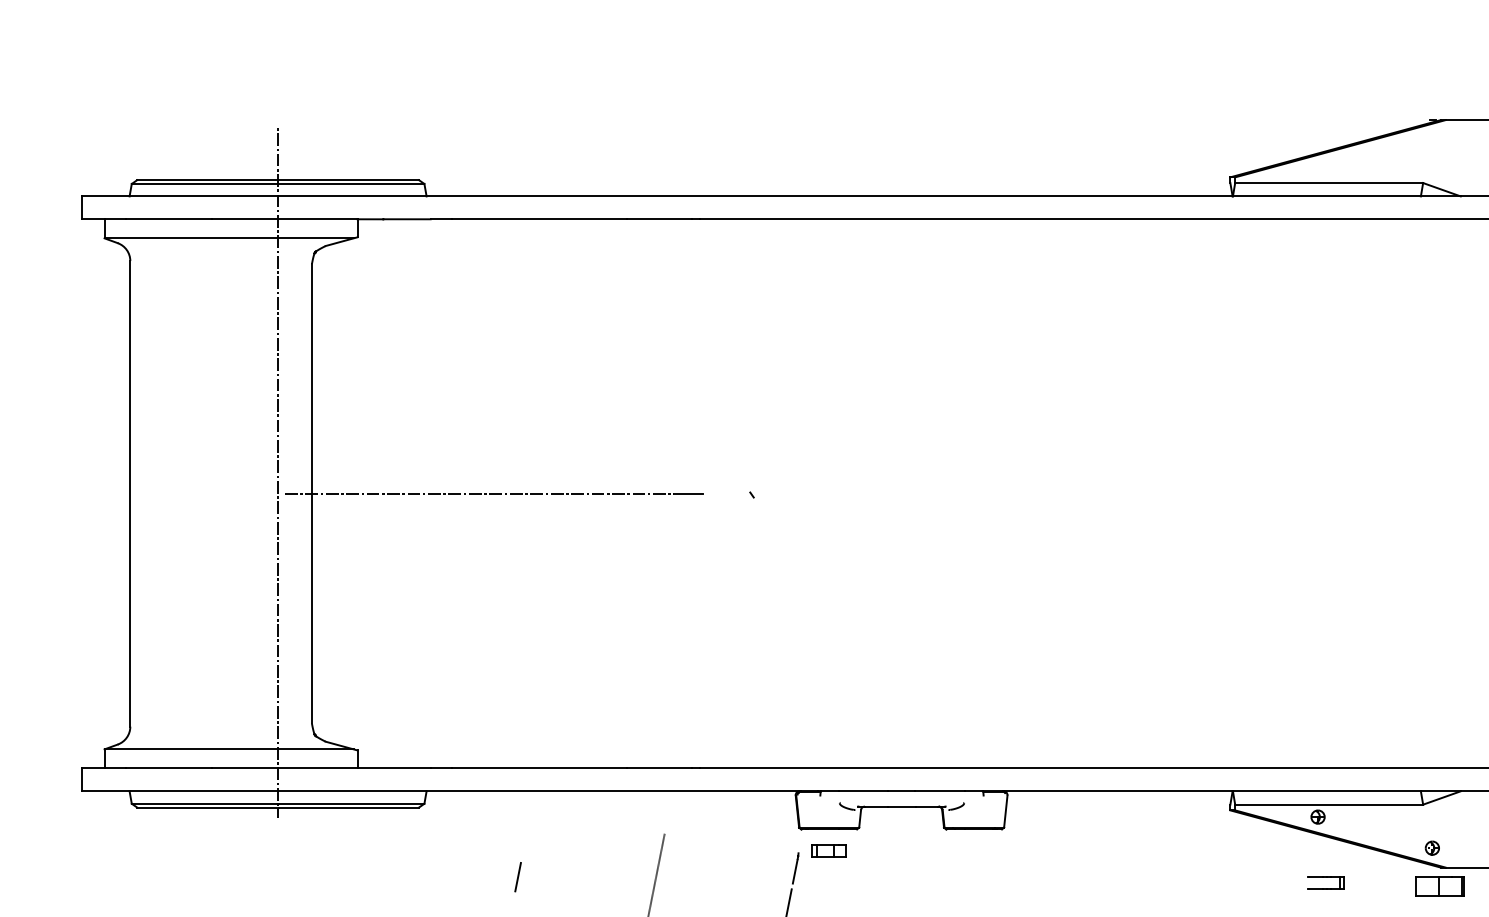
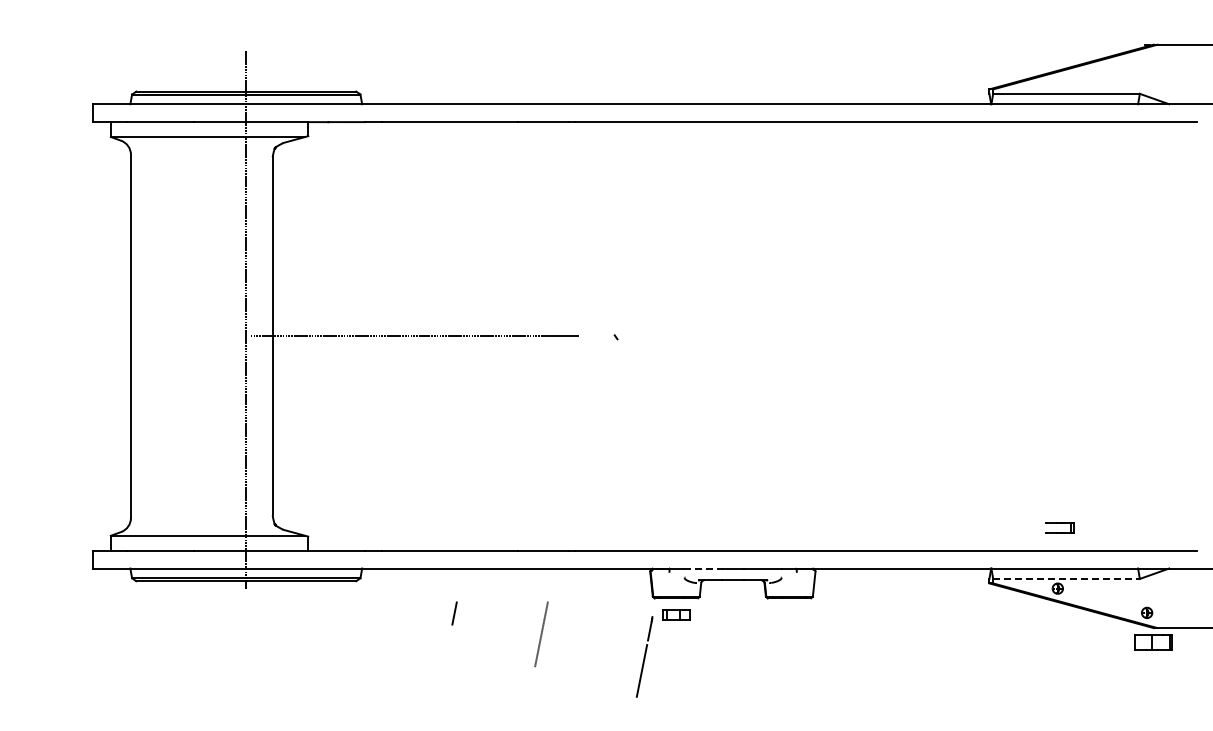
line: (863, 791) -> (703, 568), solid -> dashed
line: (1330, 804) -> (1067, 578), solid -> dashed
line: (518, 877) -> (454, 613), moved
part: (1325, 882) -> (1059, 527), moved

